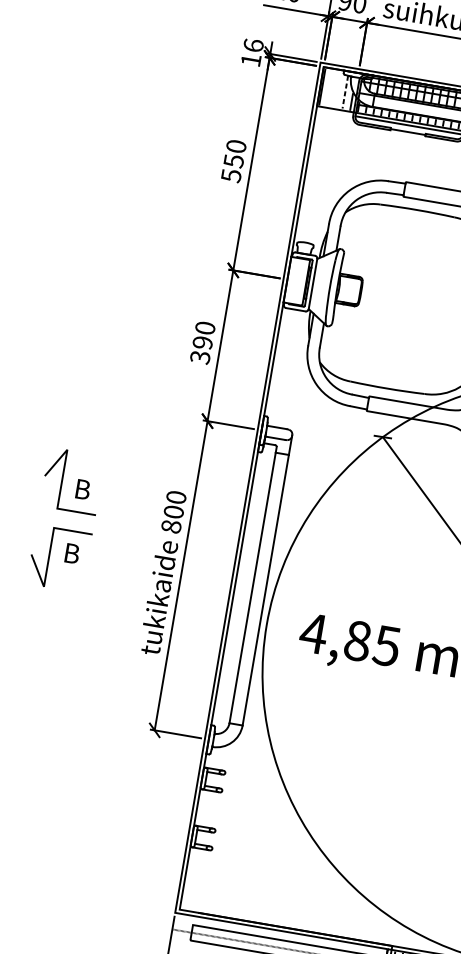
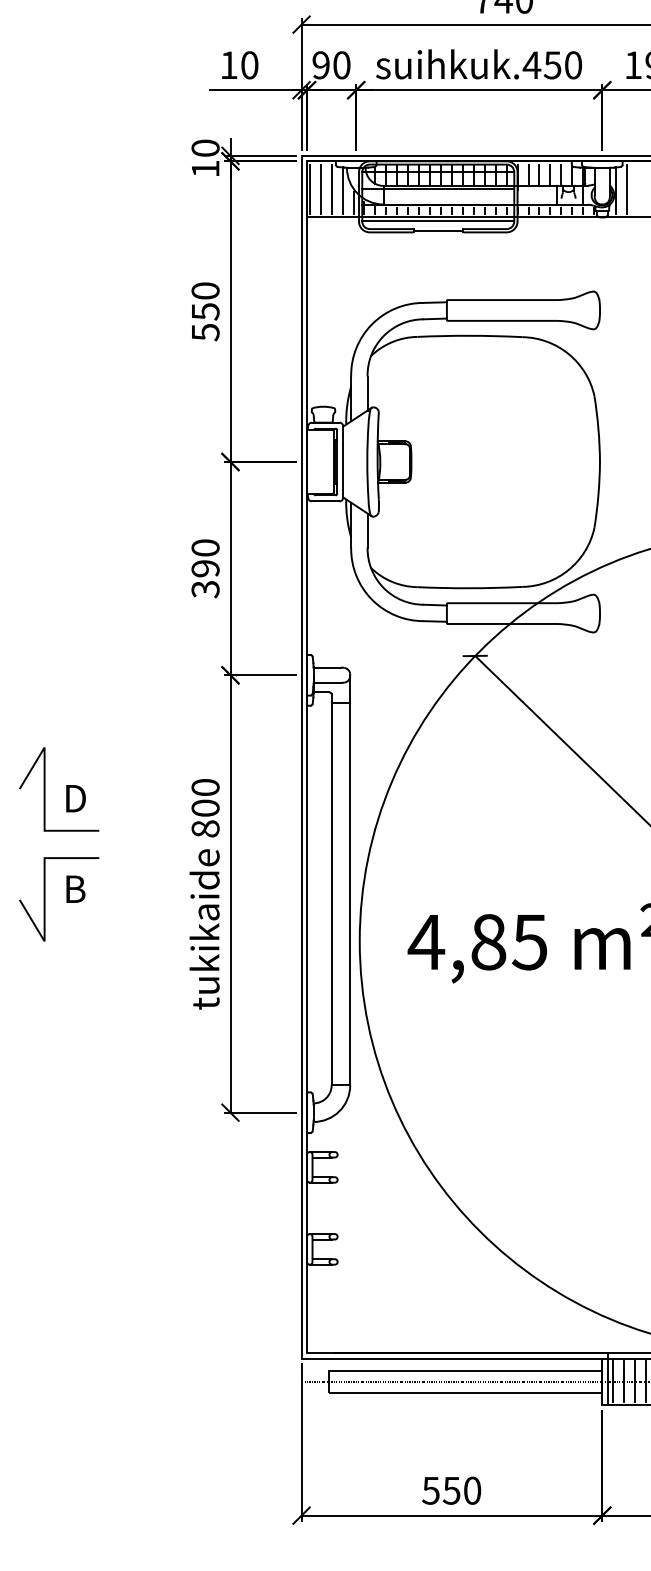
text: (253, 45) -> (205, 147), 16 -> 10
line: (329, 87) -> (320, 188), added
line: (337, 89) -> (331, 188), added
line: (345, 92) -> (342, 191), dashed -> solid
text: (84, 489) -> (77, 798), B -> D

